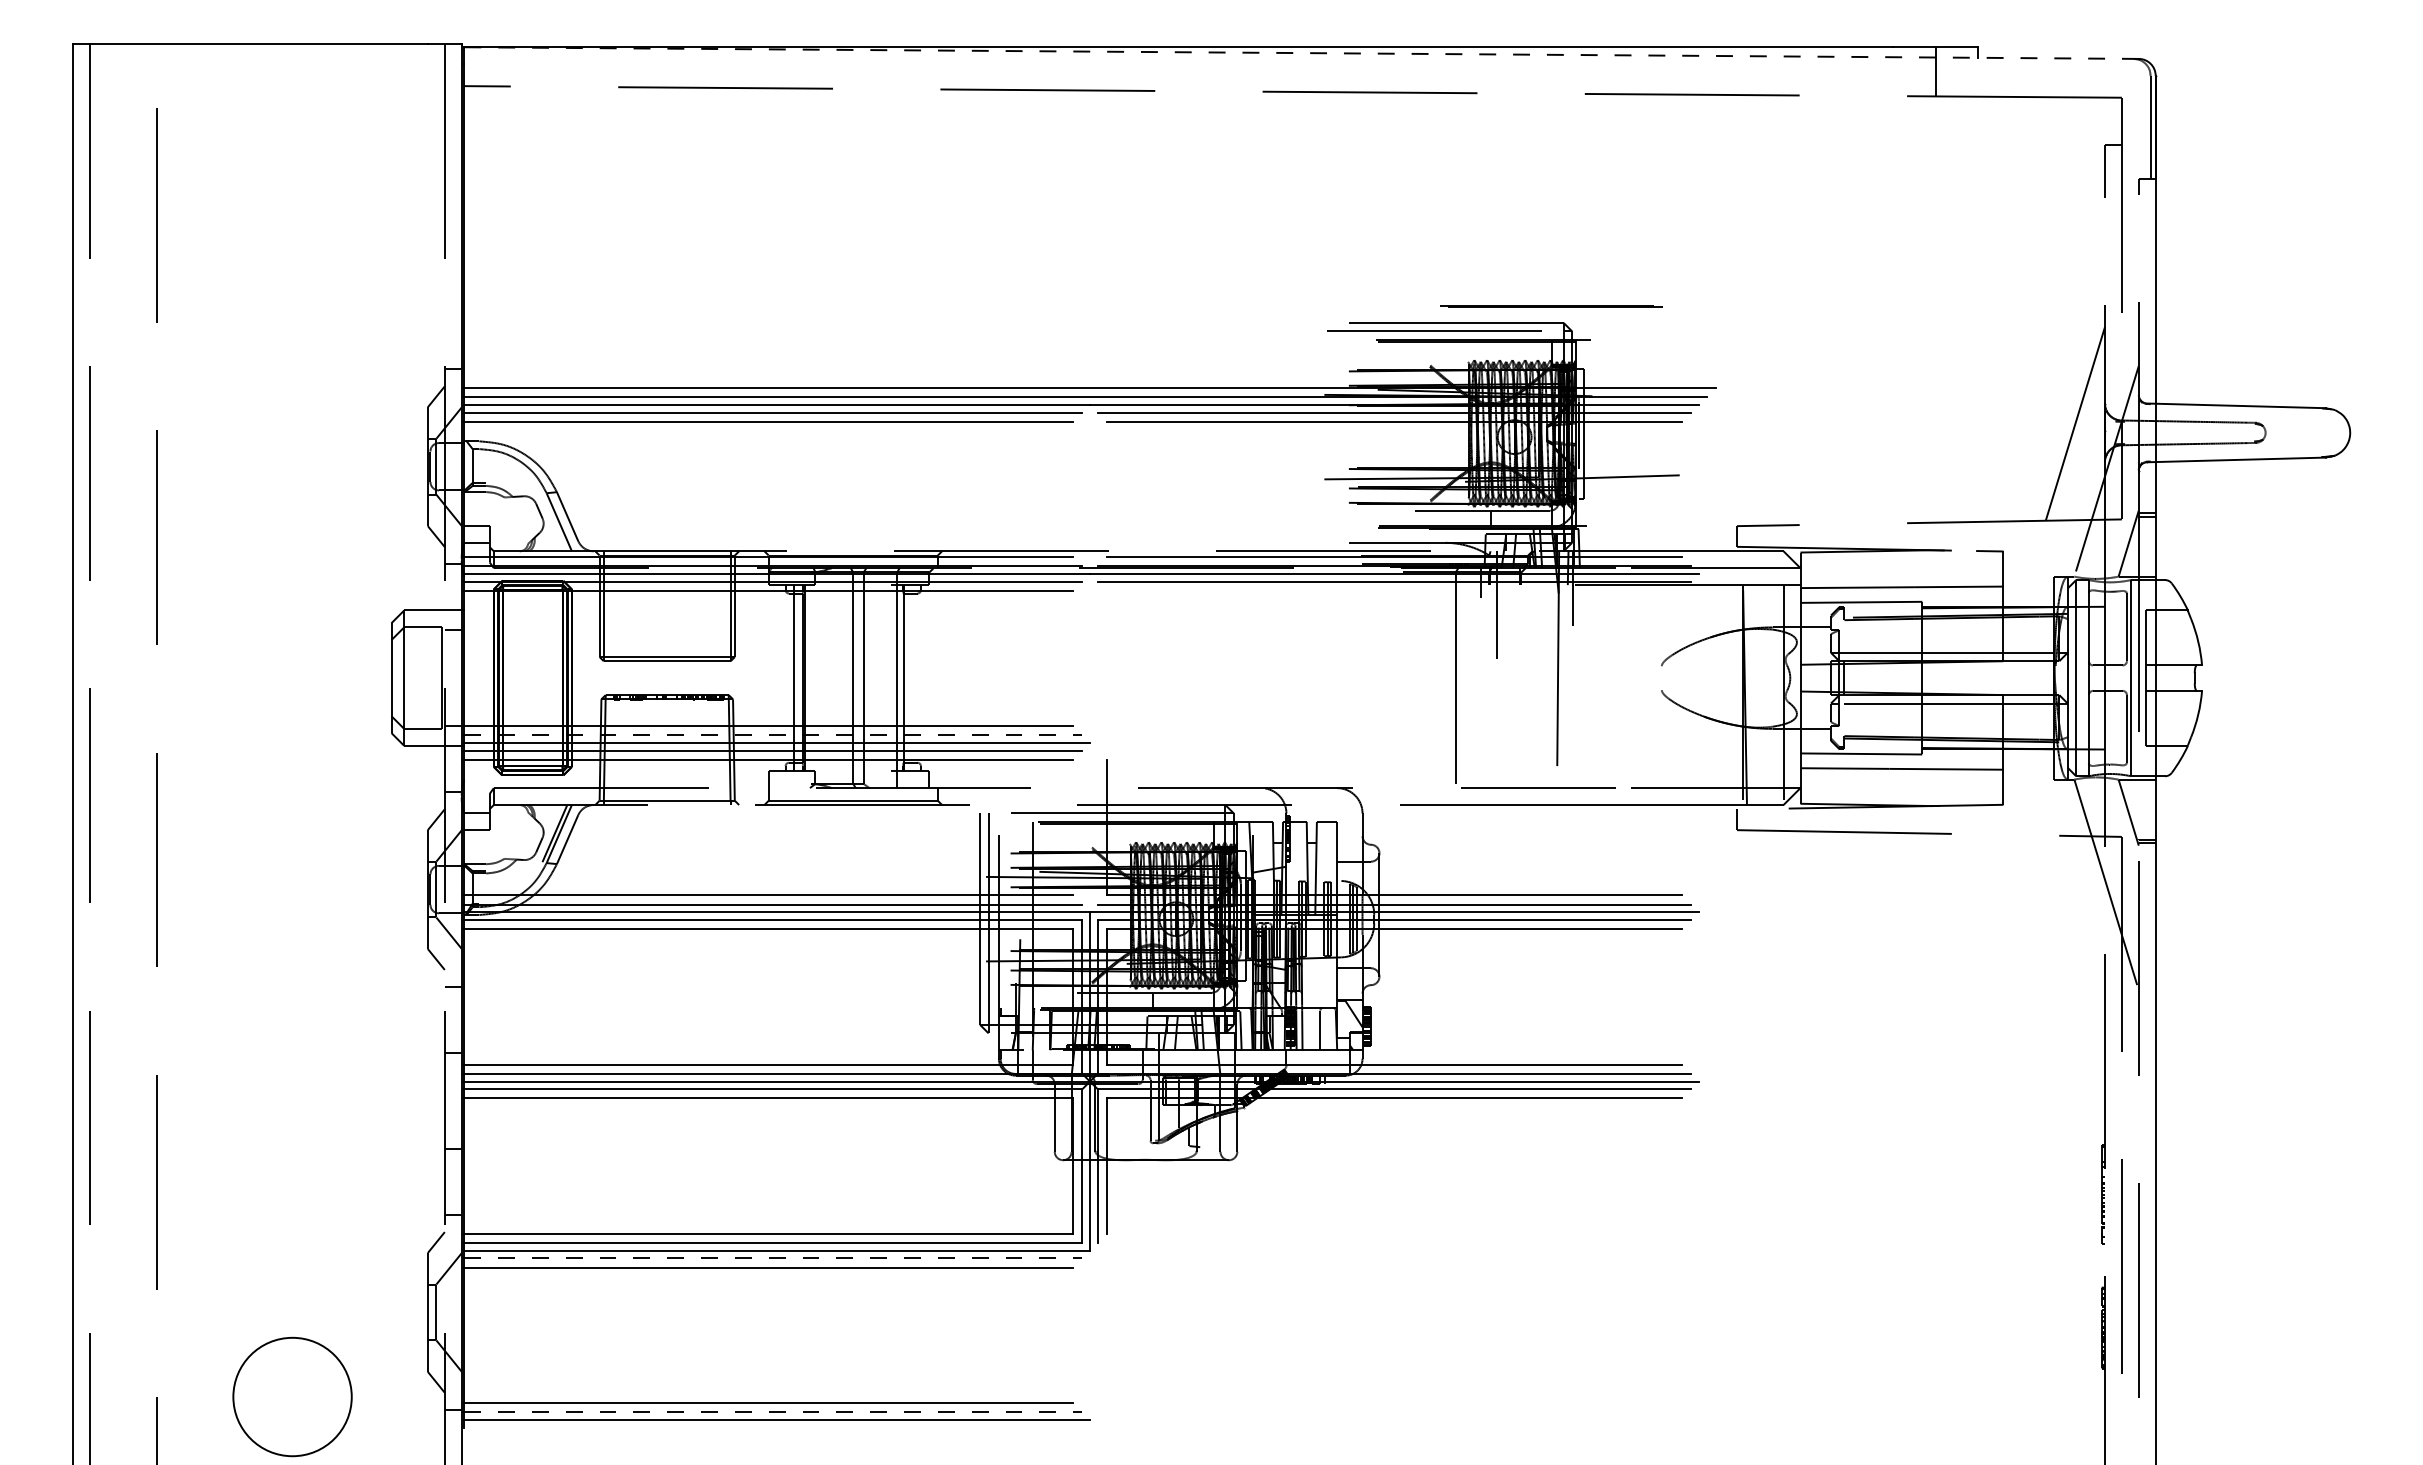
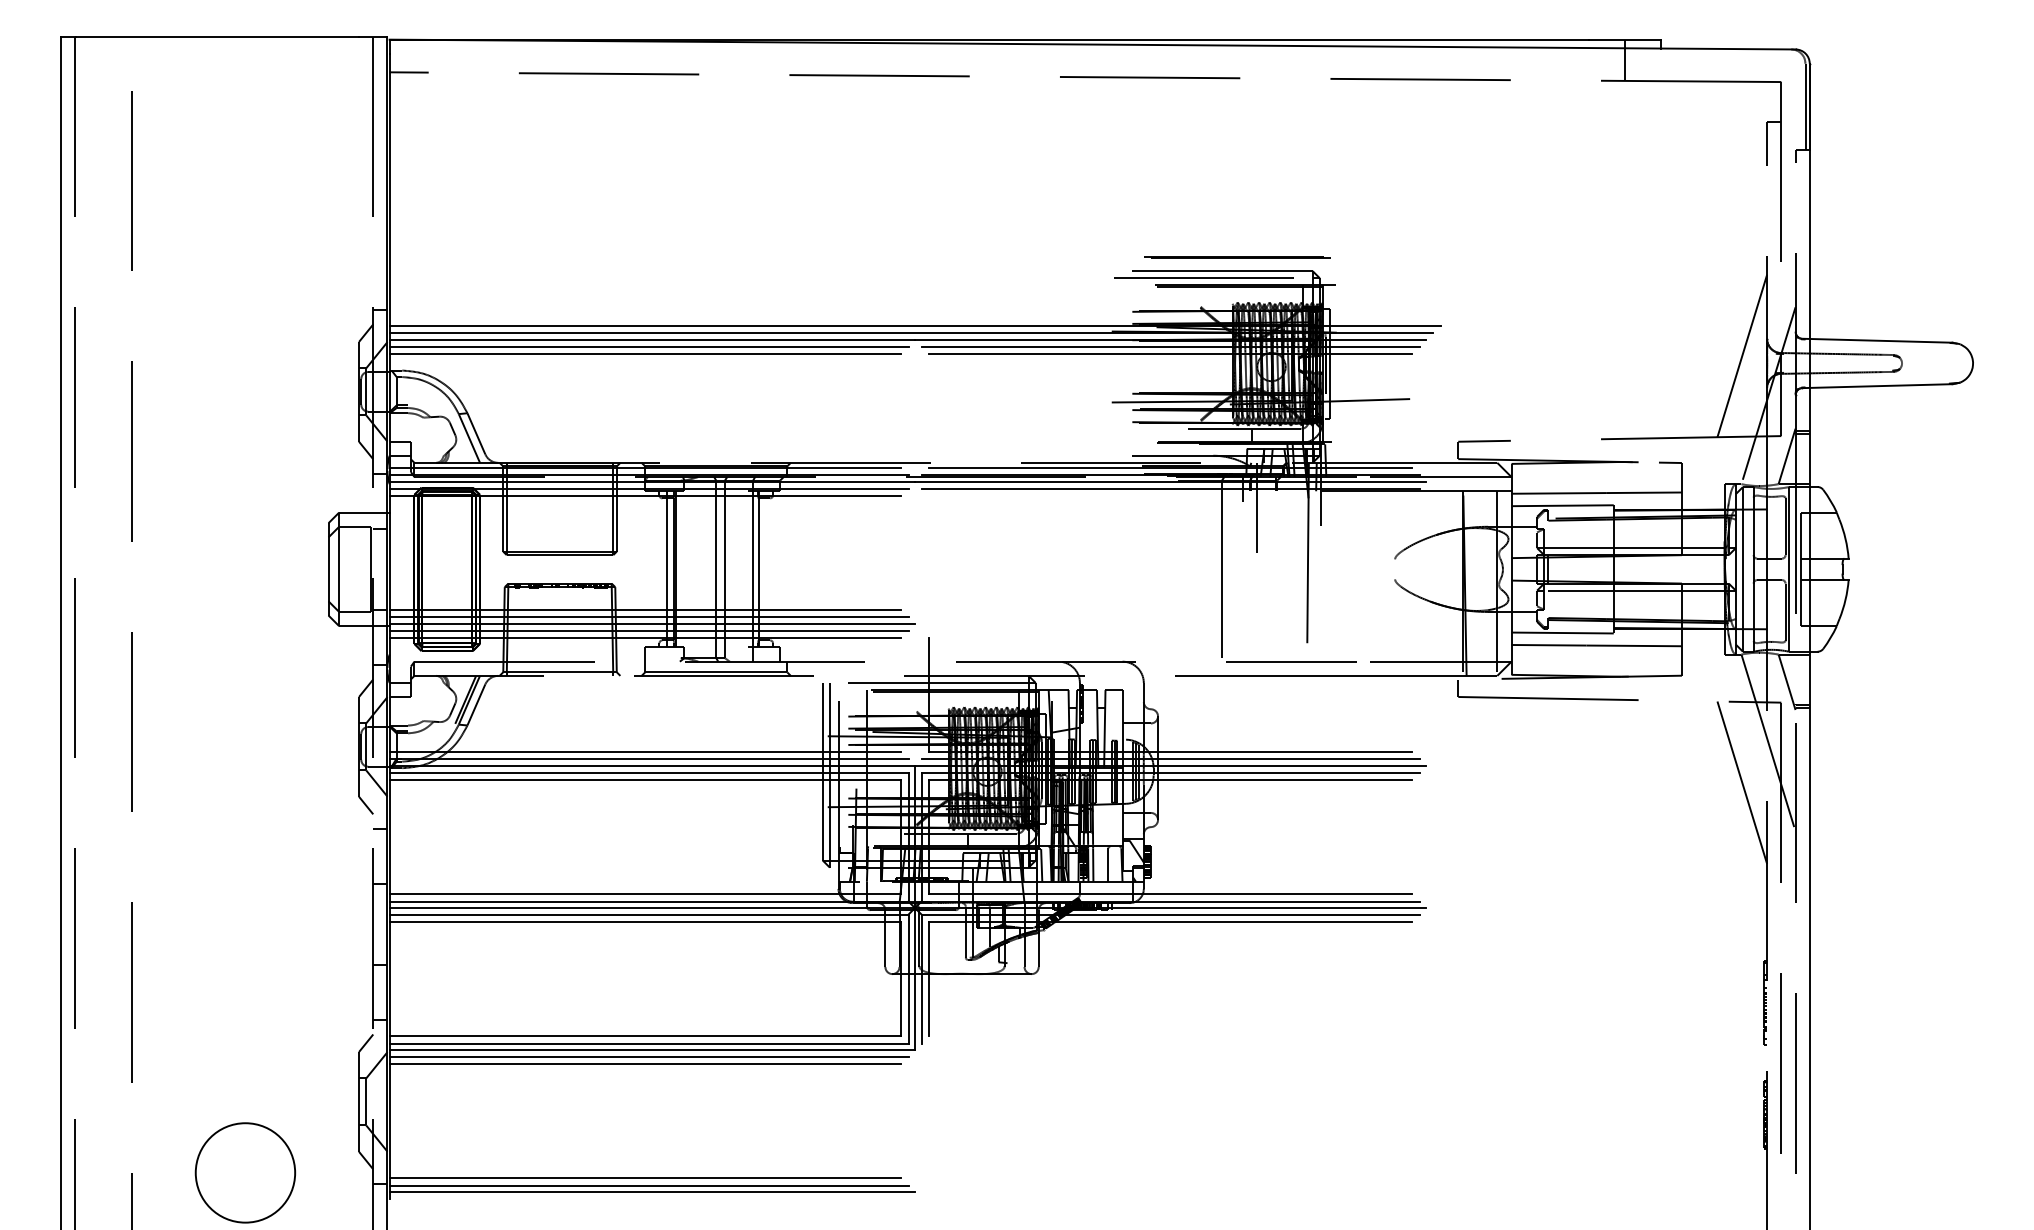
line: (1301, 53) -> (1092, 44), dashed -> solid
line: (1551, 306) -> (1237, 257), moved
line: (773, 735) -> (649, 617), dashed -> solid
line: (2074, 932) -> (1741, 782), added
line: (773, 1258) -> (649, 1056), dashed -> solid
line: (773, 1412) -> (649, 1185), dashed -> solid

